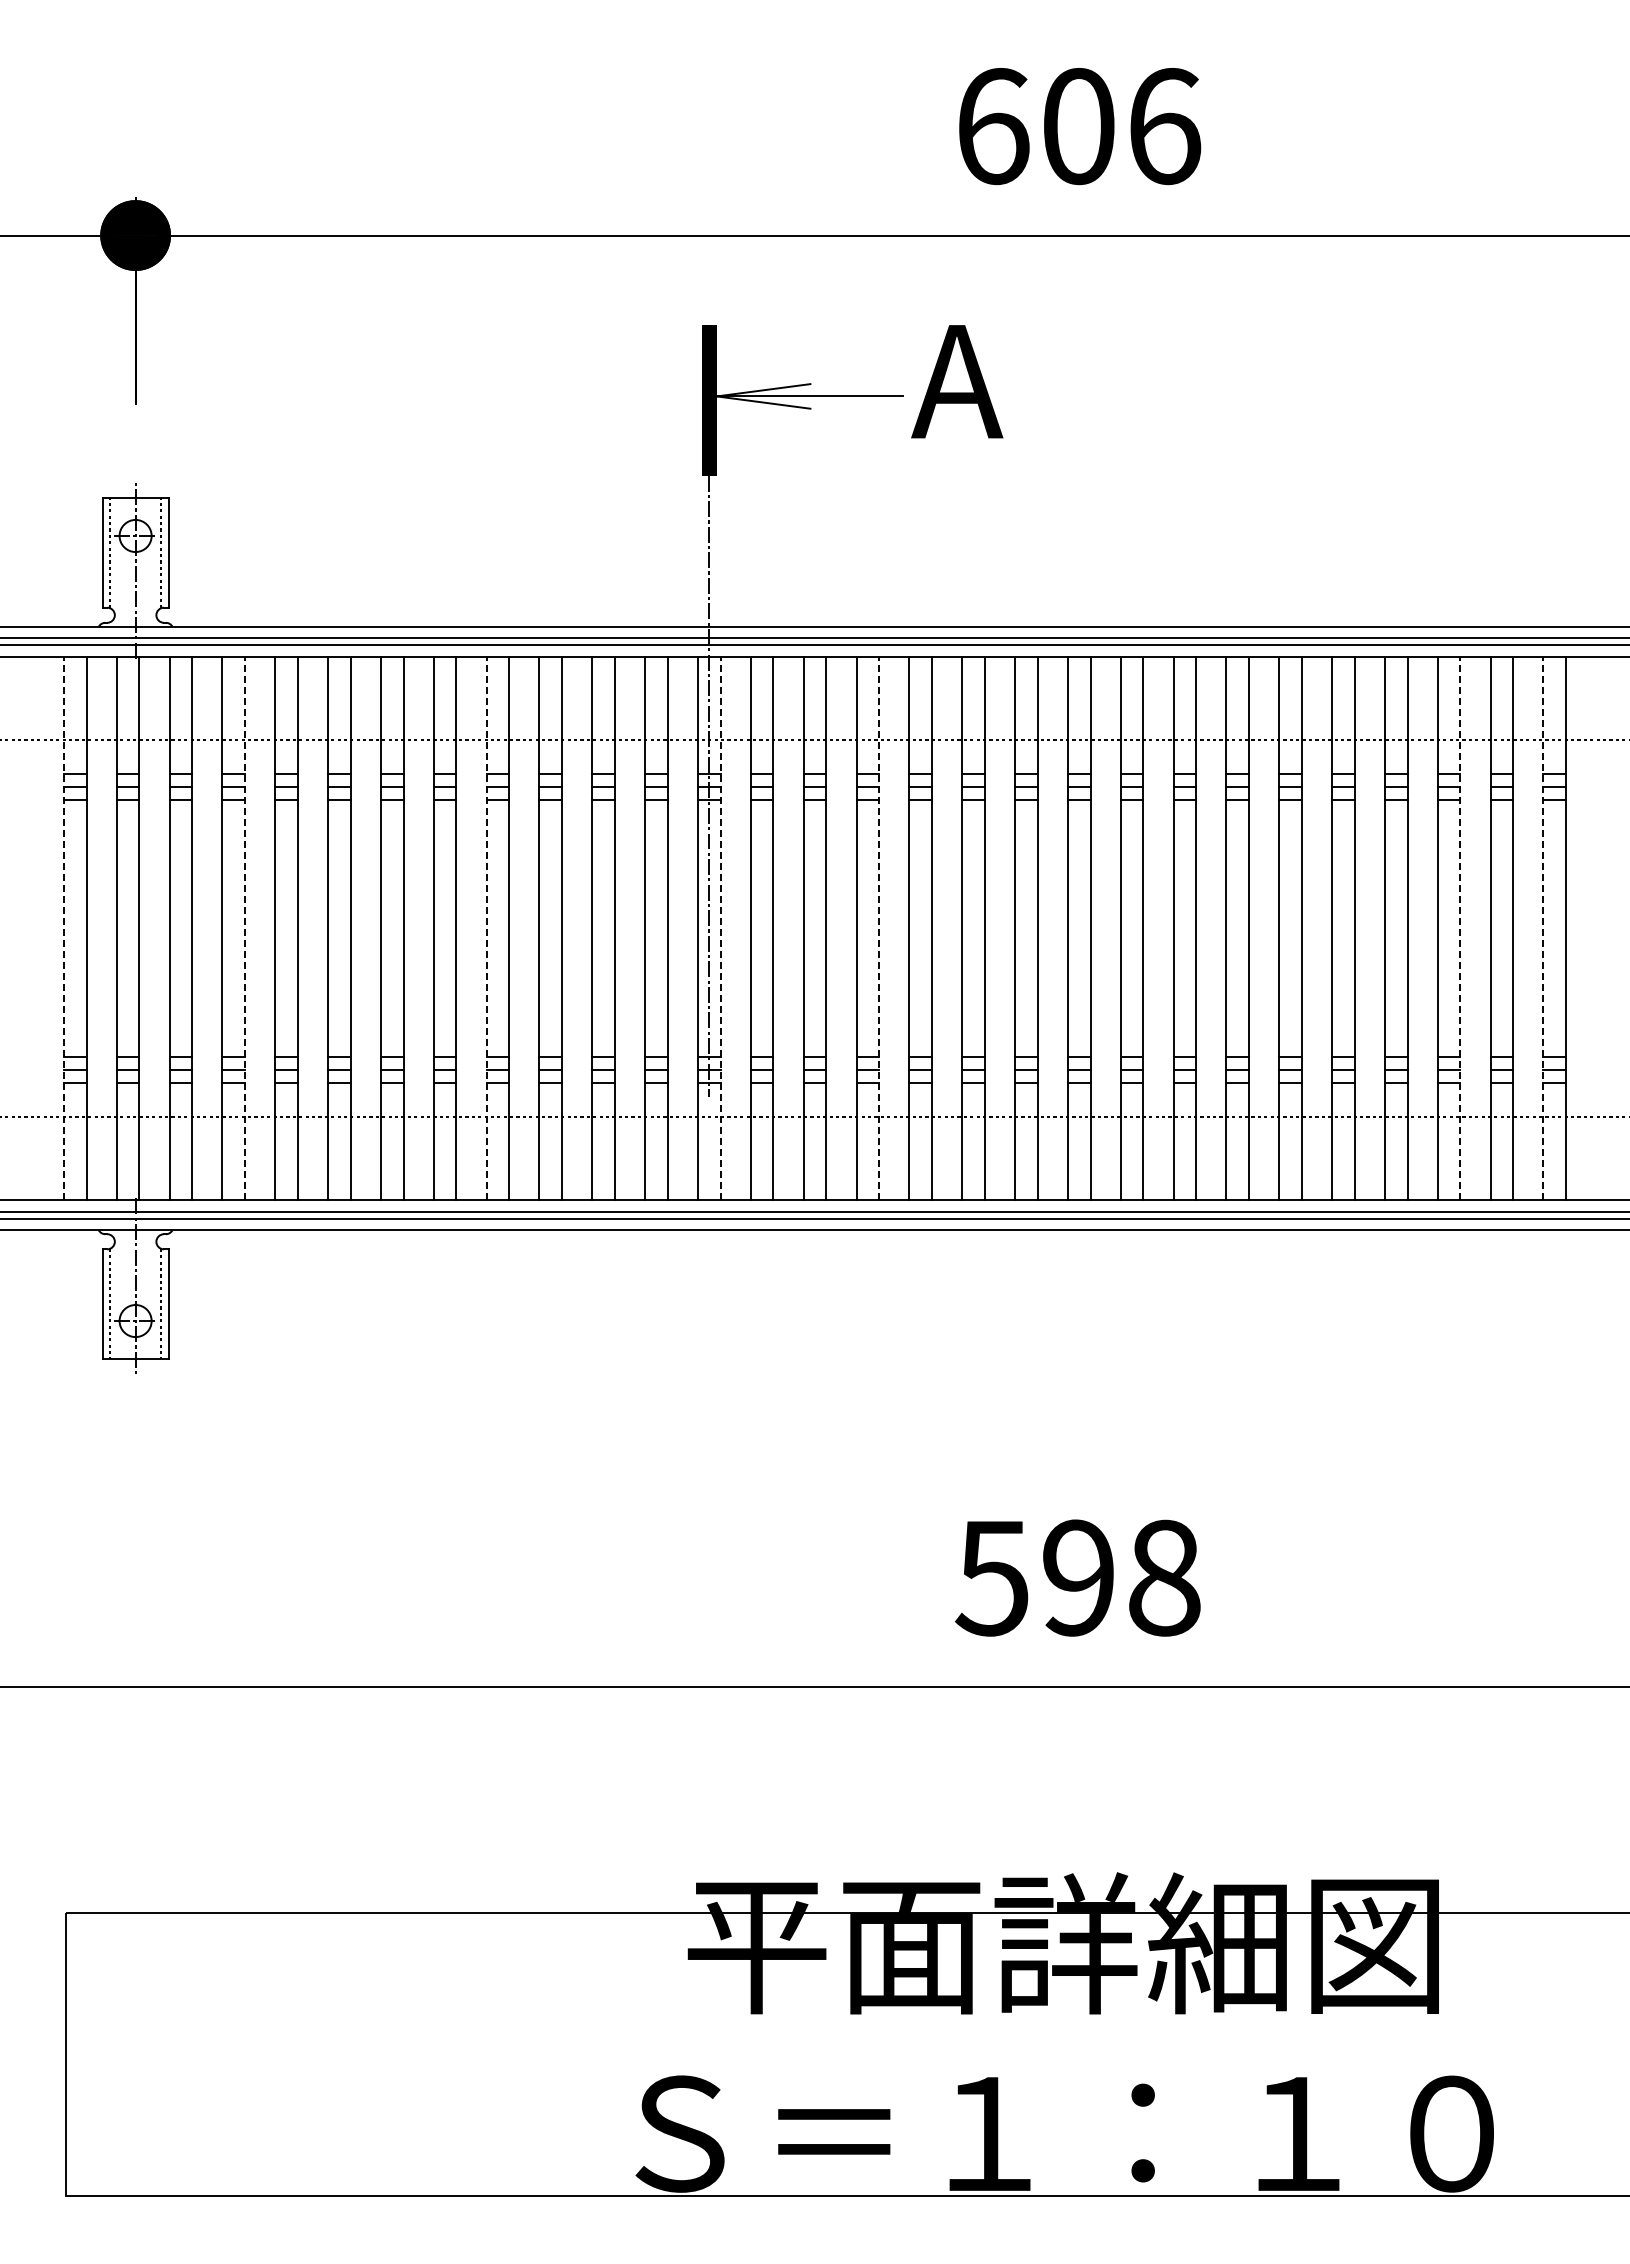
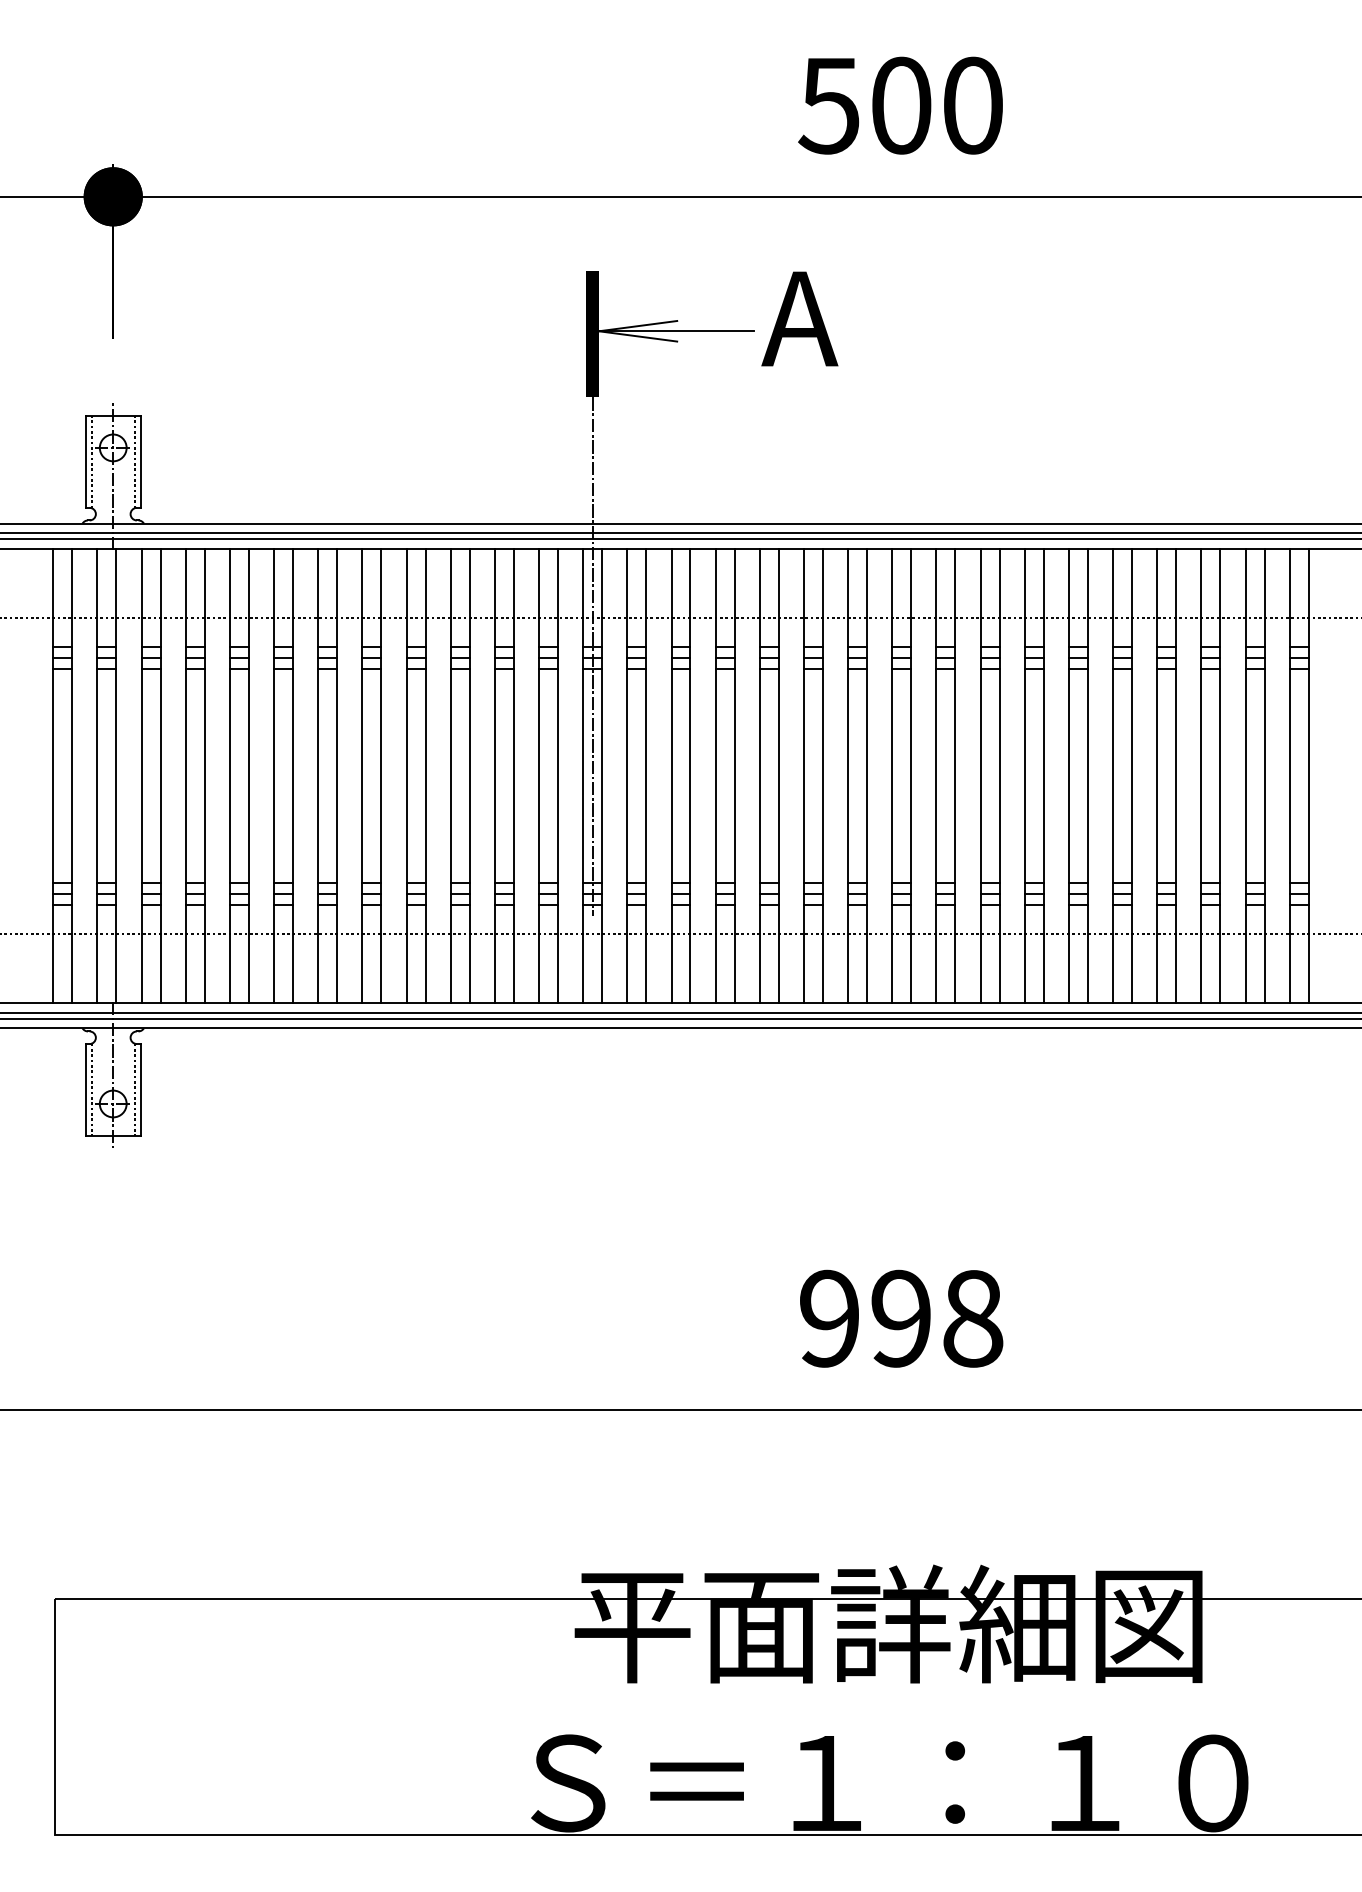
text: (1078, 126) -> (901, 105), 606 -> 500
line: (63, 928) -> (52, 775), dashed -> solid
line: (245, 928) -> (205, 775), dashed -> solid
line: (486, 928) -> (406, 775), dashed -> solid
line: (720, 928) -> (602, 775), dashed -> solid
line: (879, 928) -> (734, 775), dashed -> solid
line: (1460, 928) -> (1220, 775), dashed -> solid
line: (1543, 928) -> (1289, 775), dashed -> solid
text: (991, 1577) -> (828, 1318), 598 -> 998

